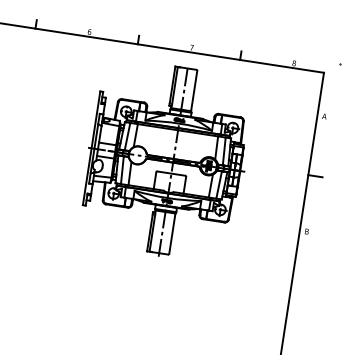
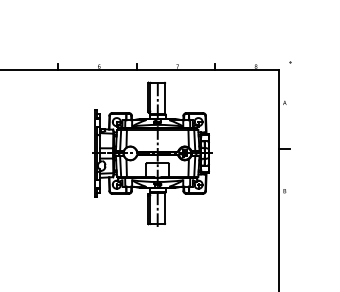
part: (166, 159) -> (152, 153), moved

